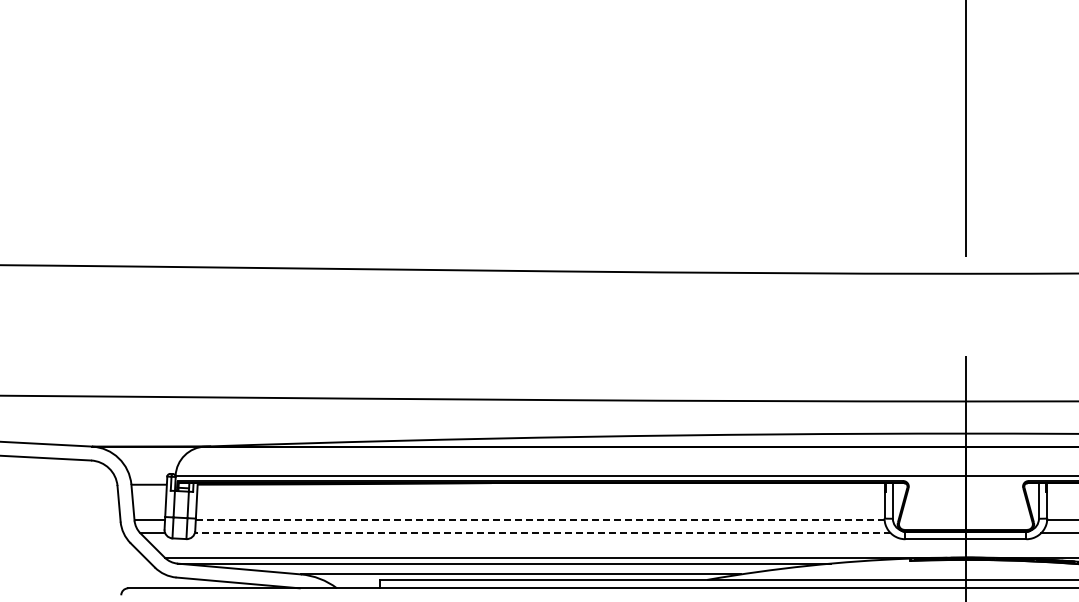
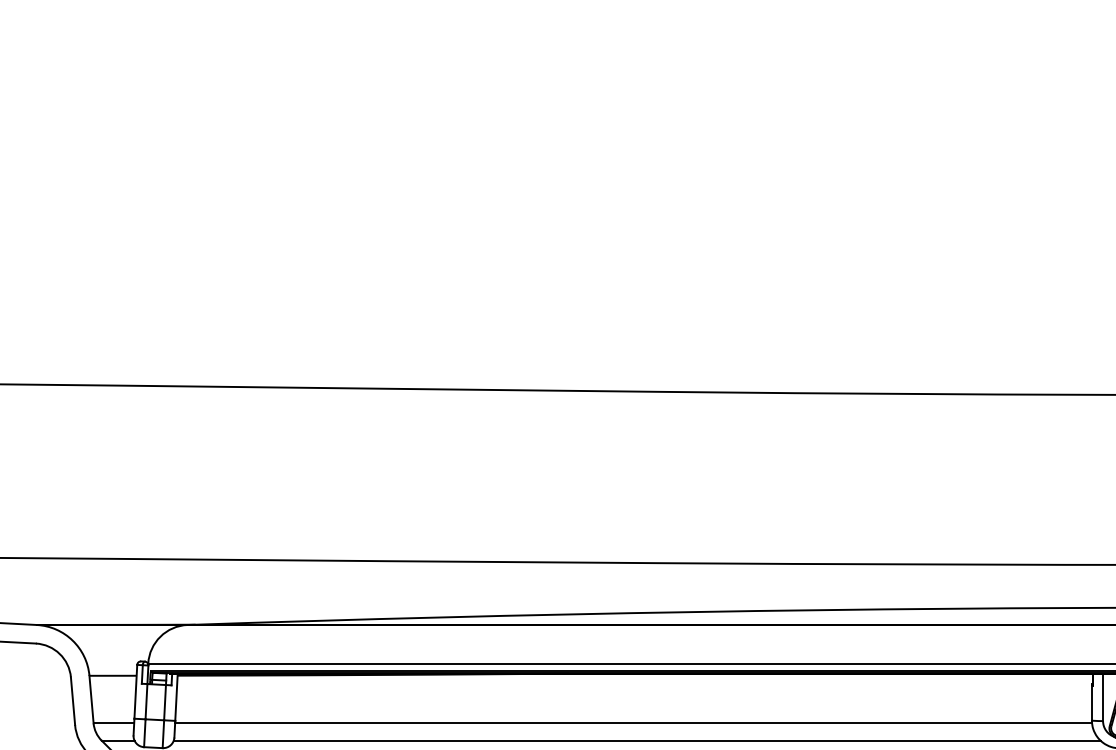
line: (539, 520) -> (632, 723), dashed -> solid
line: (542, 533) -> (636, 740), dashed -> solid

